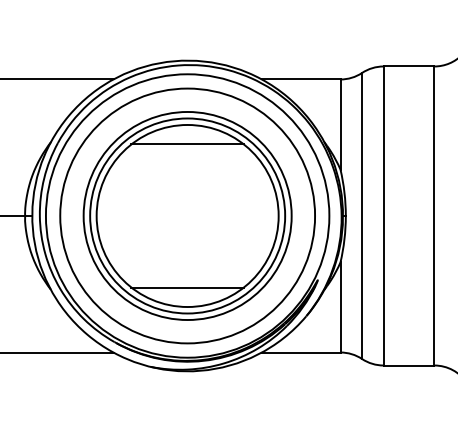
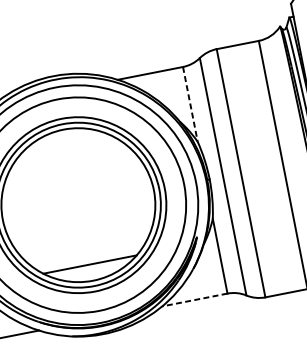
line: (340, 125) -> (190, 105), solid -> dashed
line: (187, 144) -> (66, 145), removed
line: (300, 352) -> (194, 300), solid -> dashed

